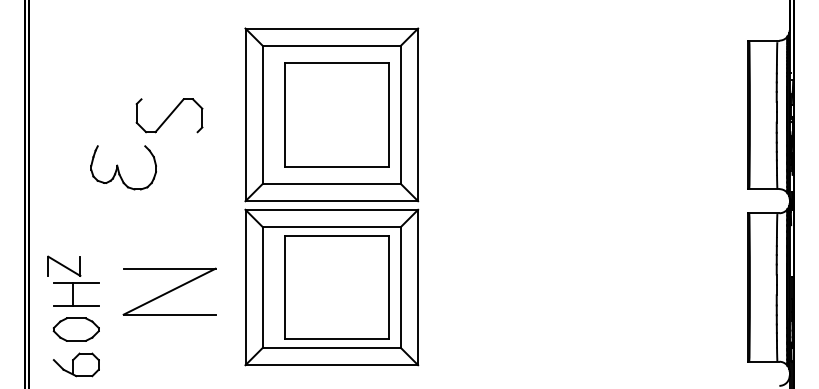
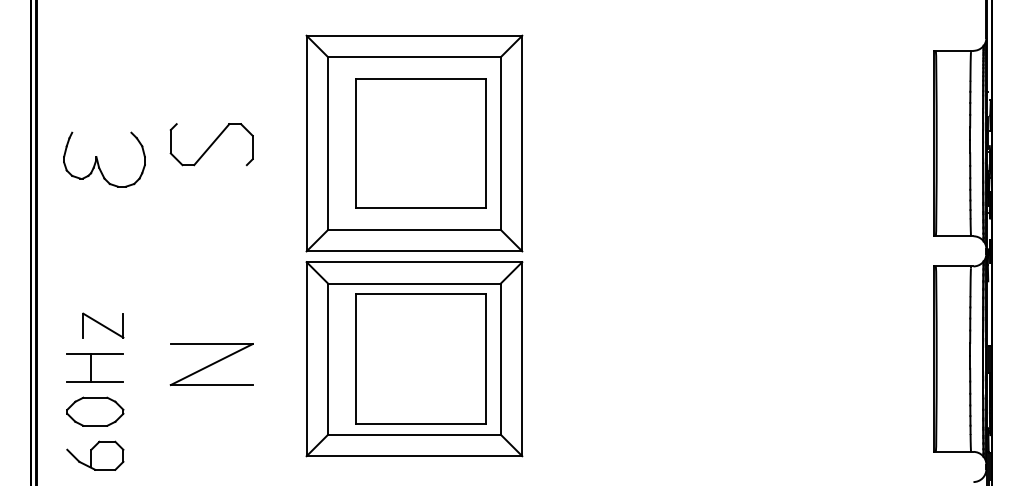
part: (118, 168) -> (98, 160), moved
part: (64, 266) -> (103, 325), moved
part: (169, 291) -> (211, 364), size x0.71

